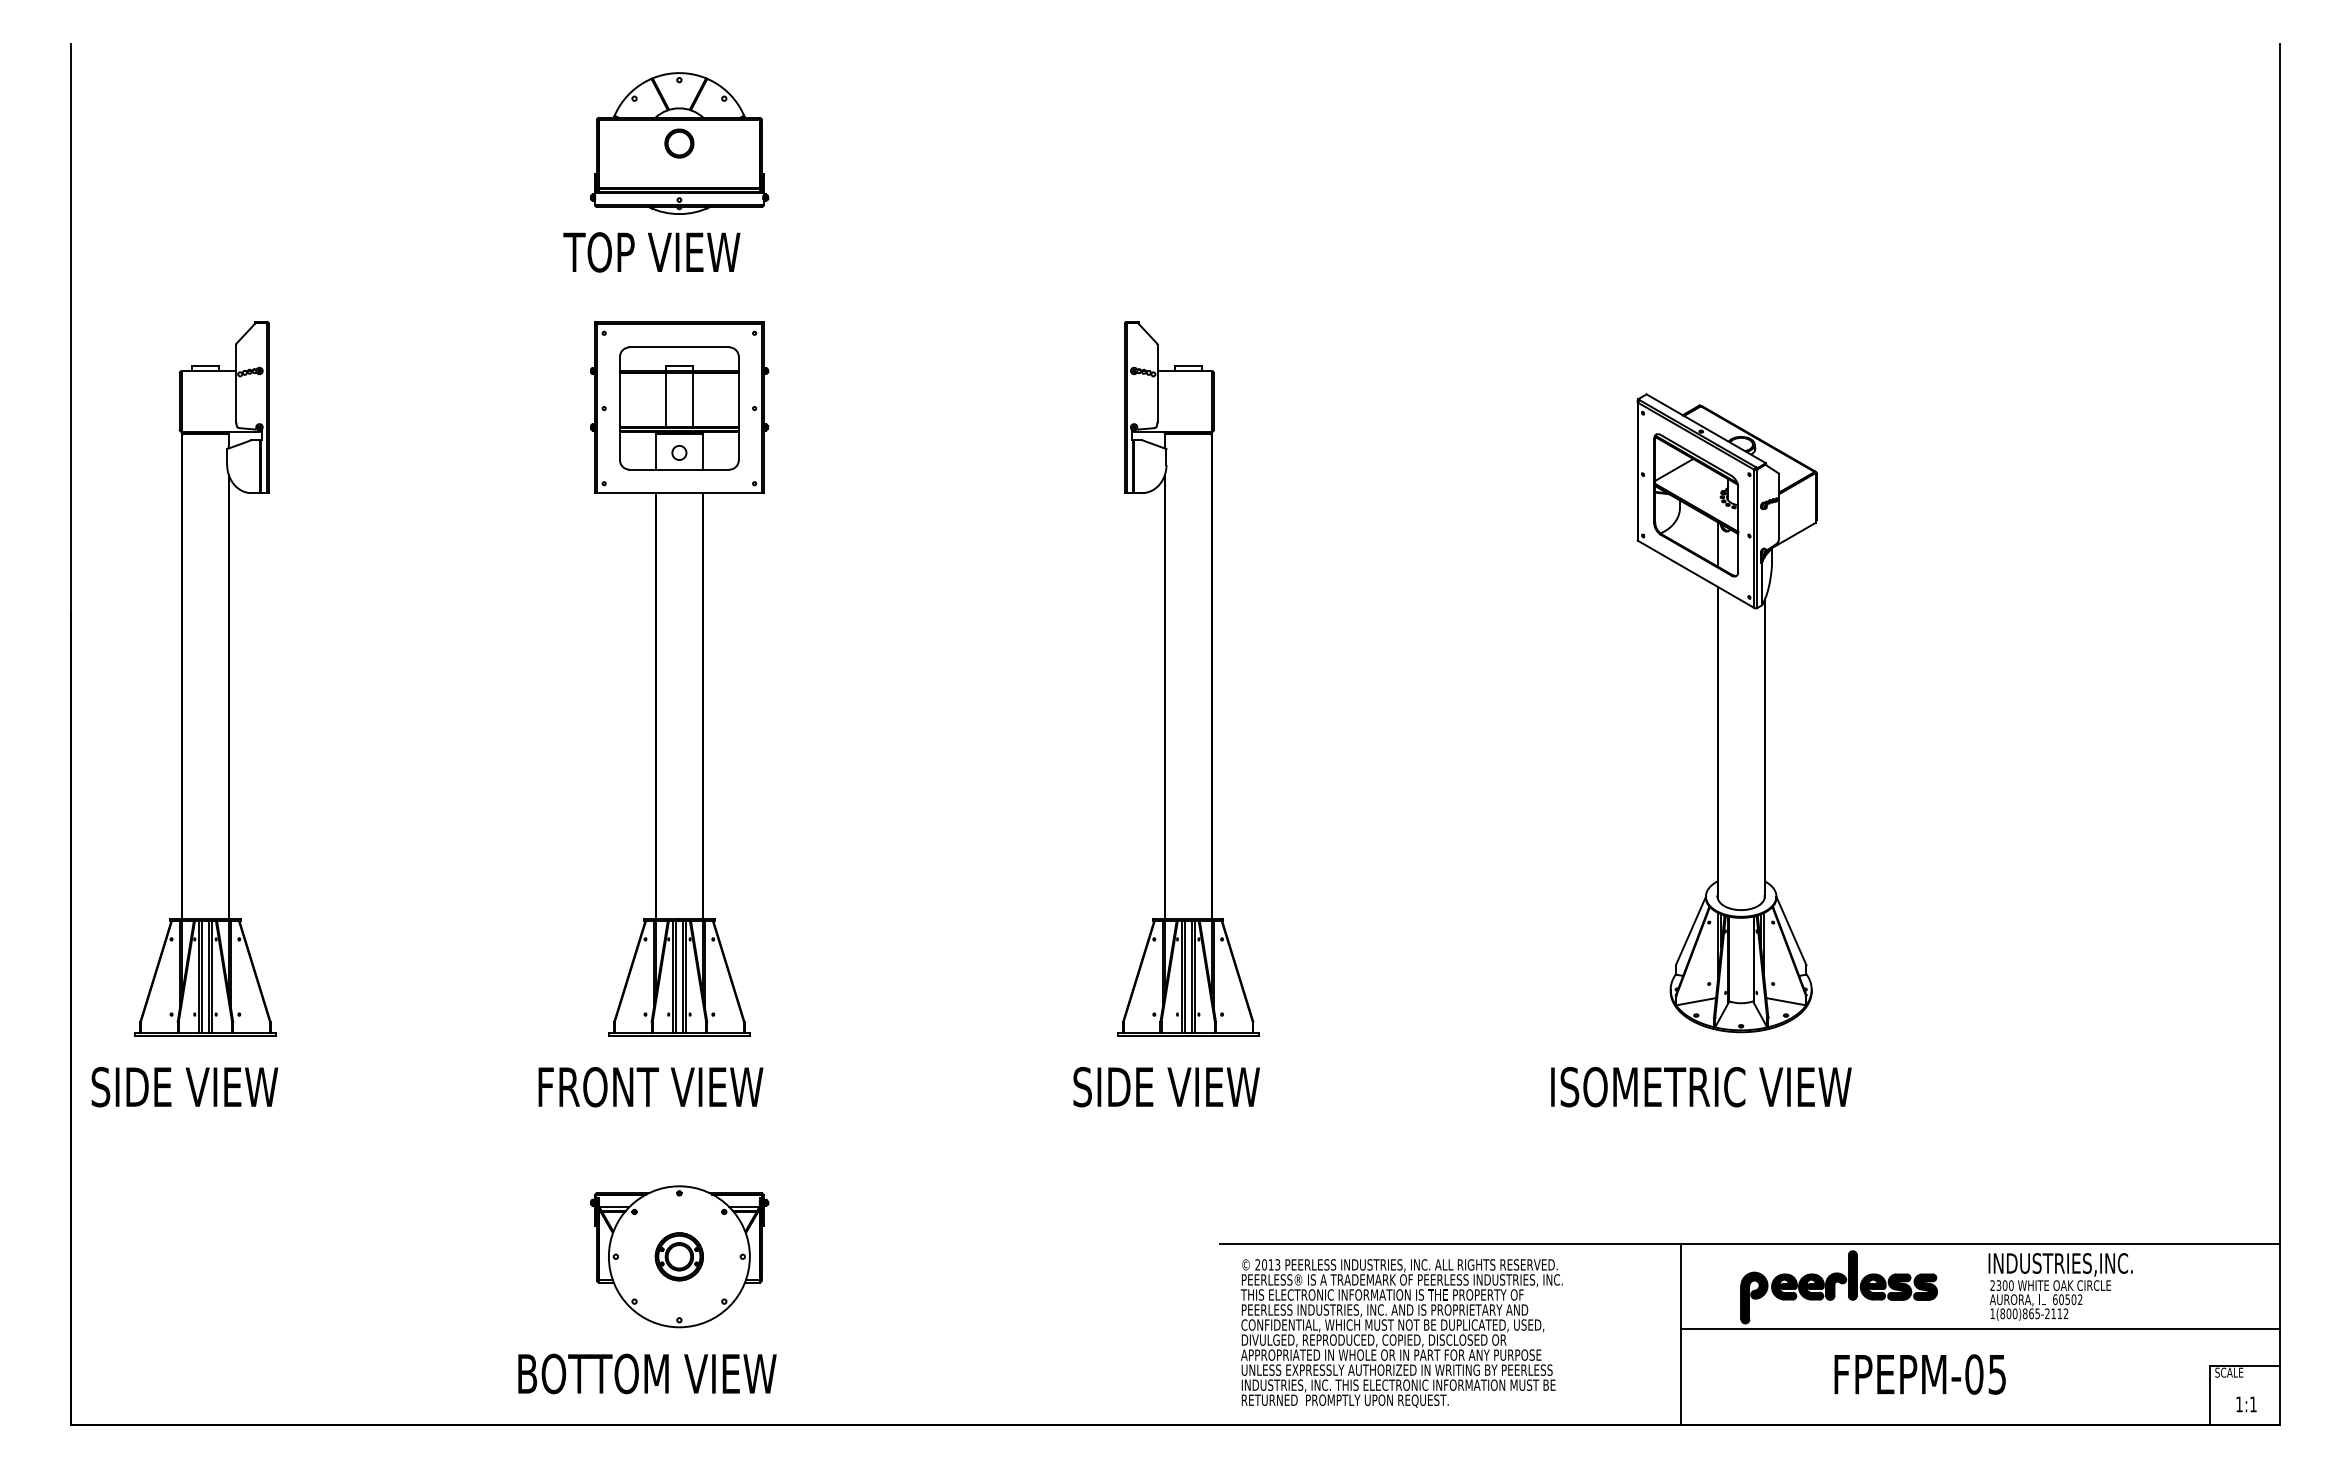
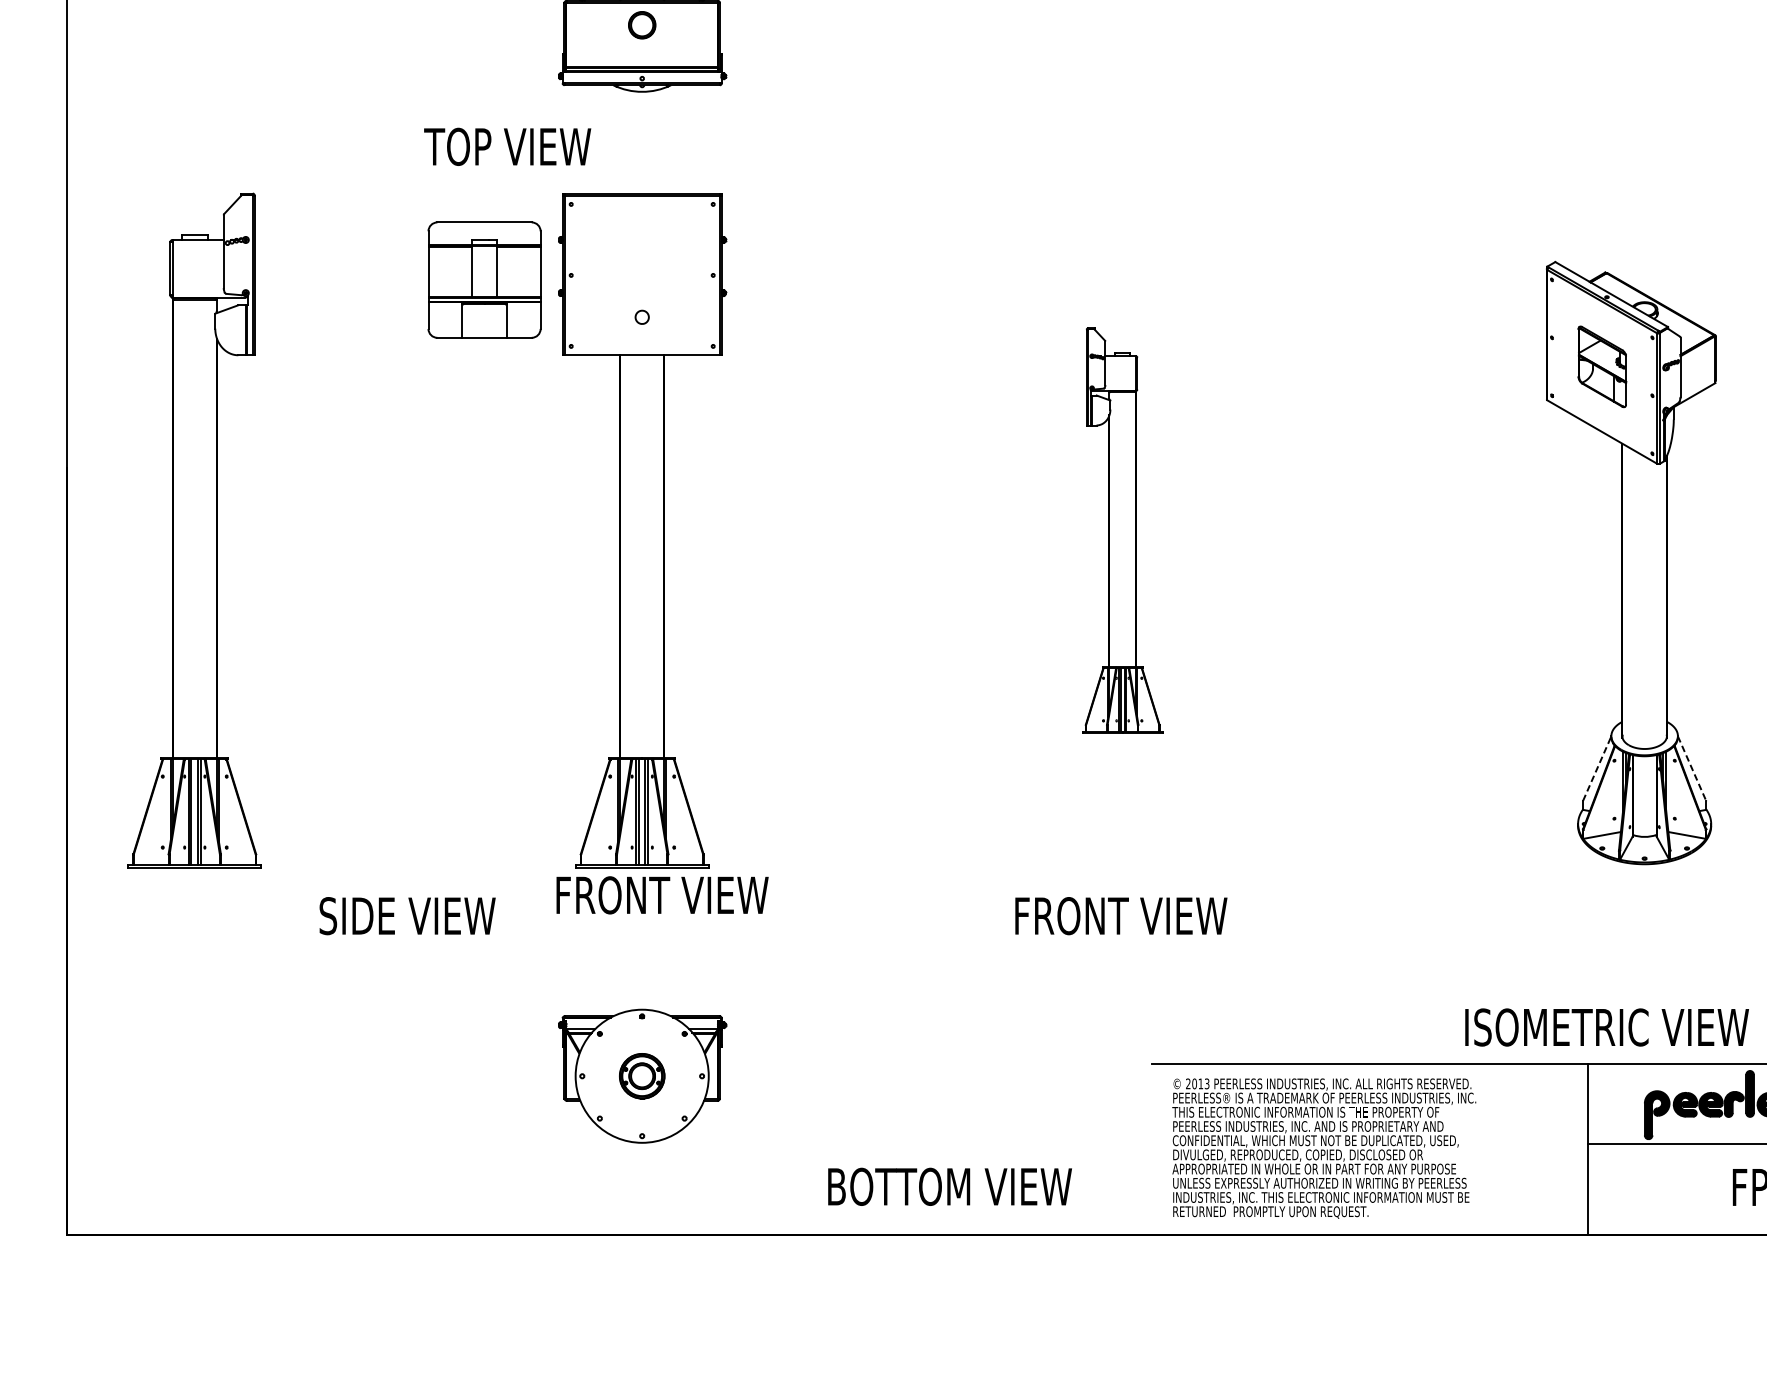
text: (651, 252) -> (507, 146), moved
part: (679, 408) -> (484, 280), moved
part: (1696, 505) -> (1602, 366), size x0.6
part: (1188, 678) -> (1122, 530), size x0.6
line: (1691, 930) -> (1597, 768), solid -> dashed
line: (1791, 931) -> (1692, 769), solid -> dashed
text: (1186, 1086) -> (1120, 915), SIDE VIEW -> FRONT VIEW
text: (184, 1087) -> (407, 916), moved
text: (650, 1087) -> (662, 895), moved
text: (1701, 1087) -> (1607, 1027), moved
text: (647, 1373) -> (950, 1186), moved

